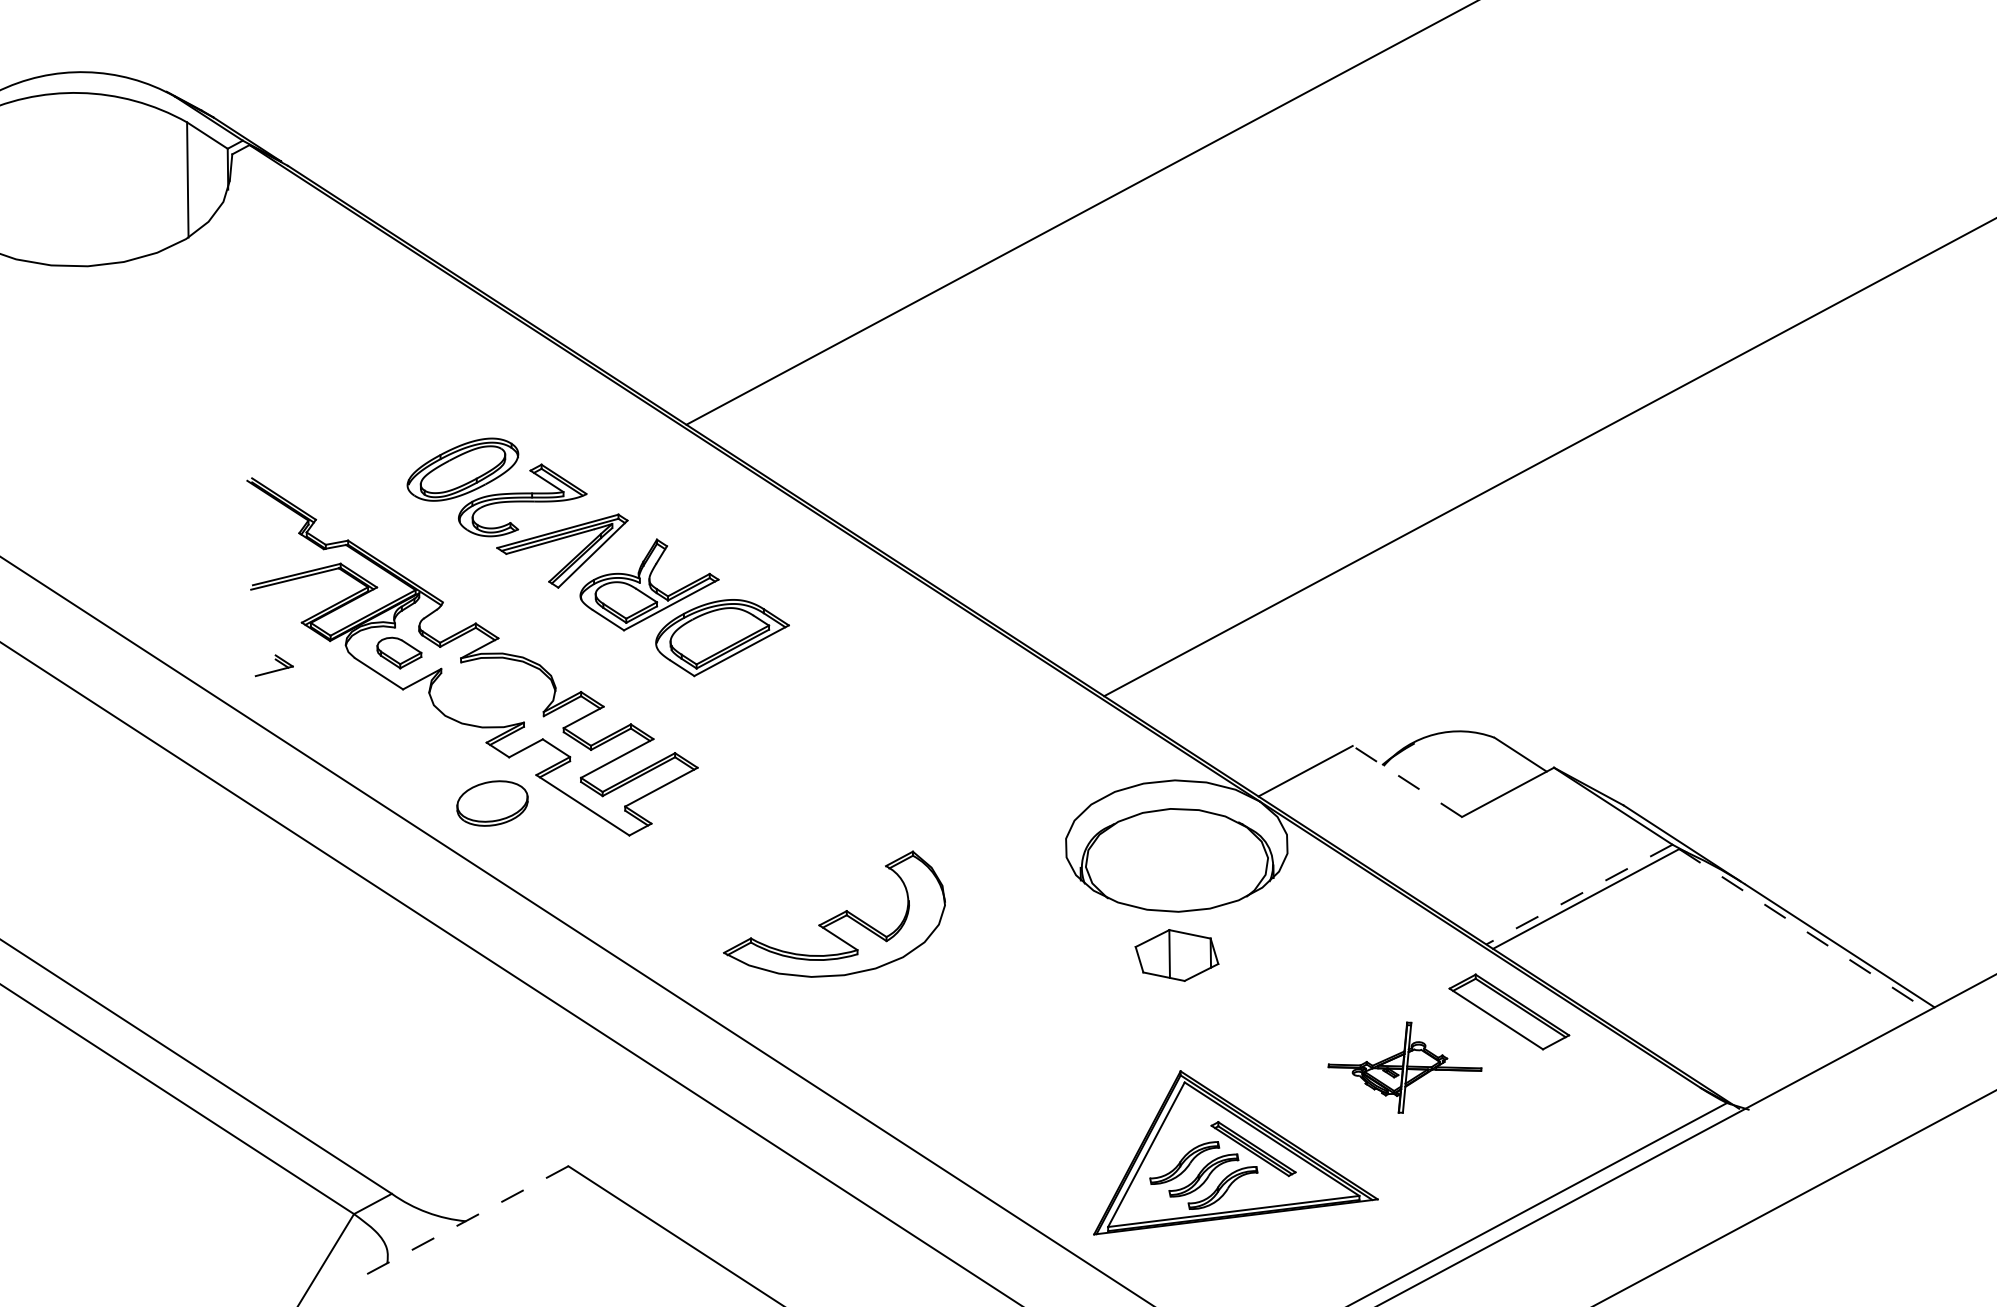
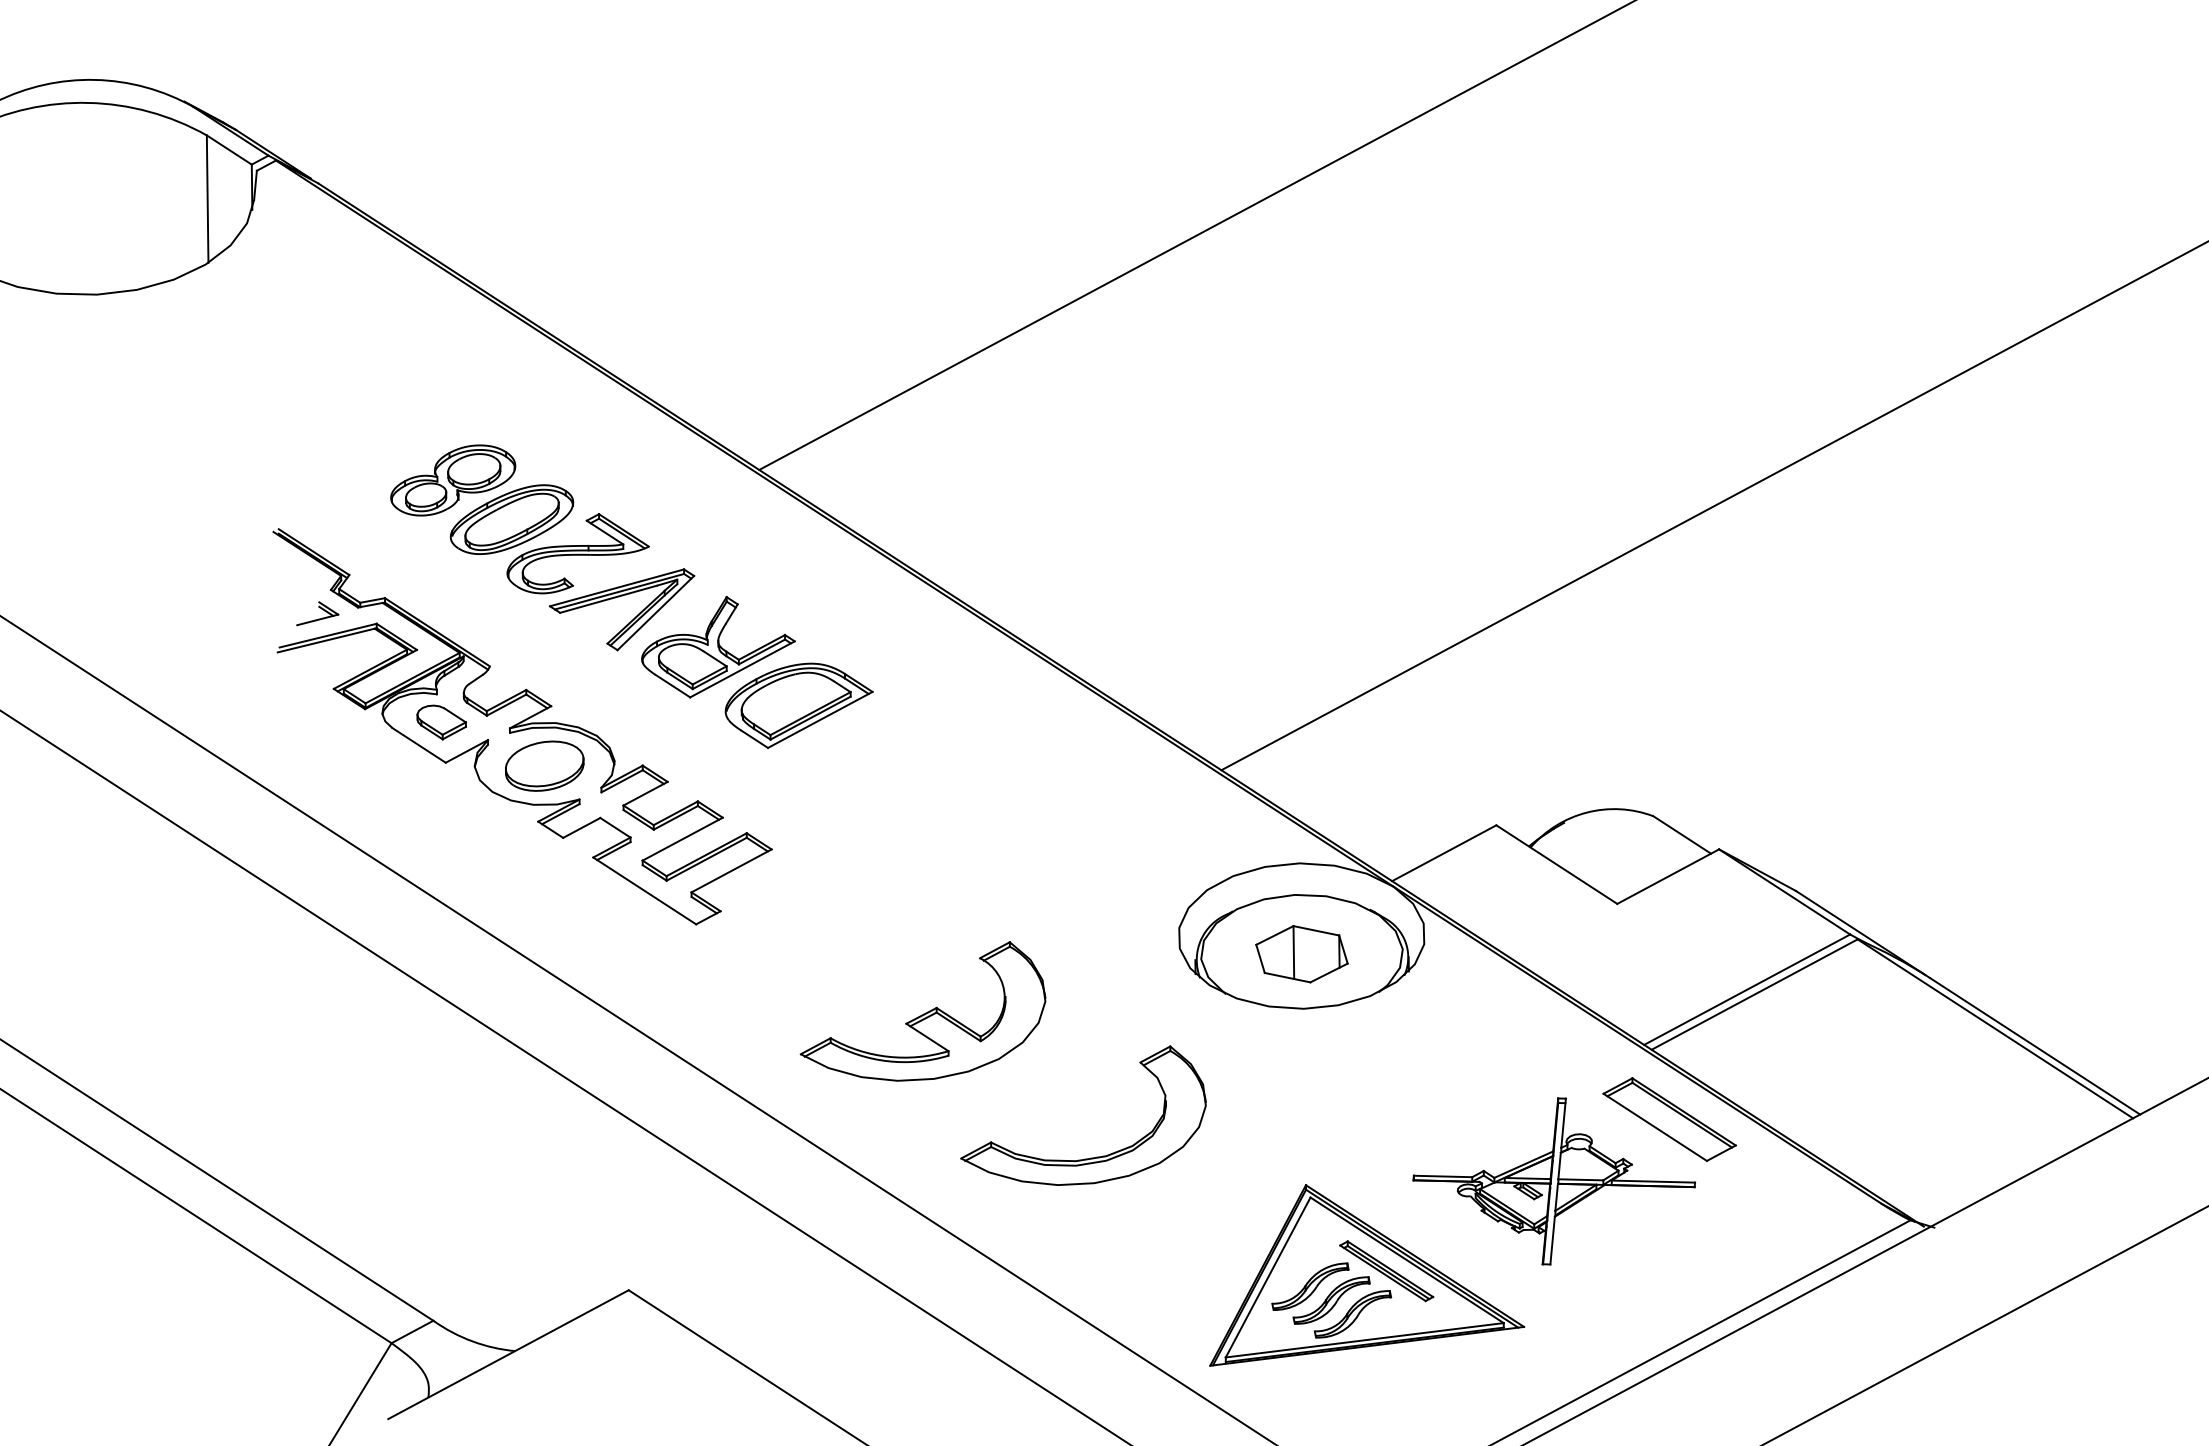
part: (409, 433) -> (452, 479), added
part: (273, 665) -> (316, 613), moved
line: (1406, 781) -> (1555, 864), dashed -> solid
part: (492, 803) -> (544, 766), moved
line: (1579, 894) -> (1747, 989), dashed -> solid
line: (1804, 930) -> (1996, 1029), dashed -> solid
part: (1176, 955) -> (1301, 954), moved
part: (983, 1046) -> (1087, 1157), added
part: (1404, 1067) -> (1553, 1181), size x1.67
line: (459, 1224) -> (508, 1354), dashed -> solid

